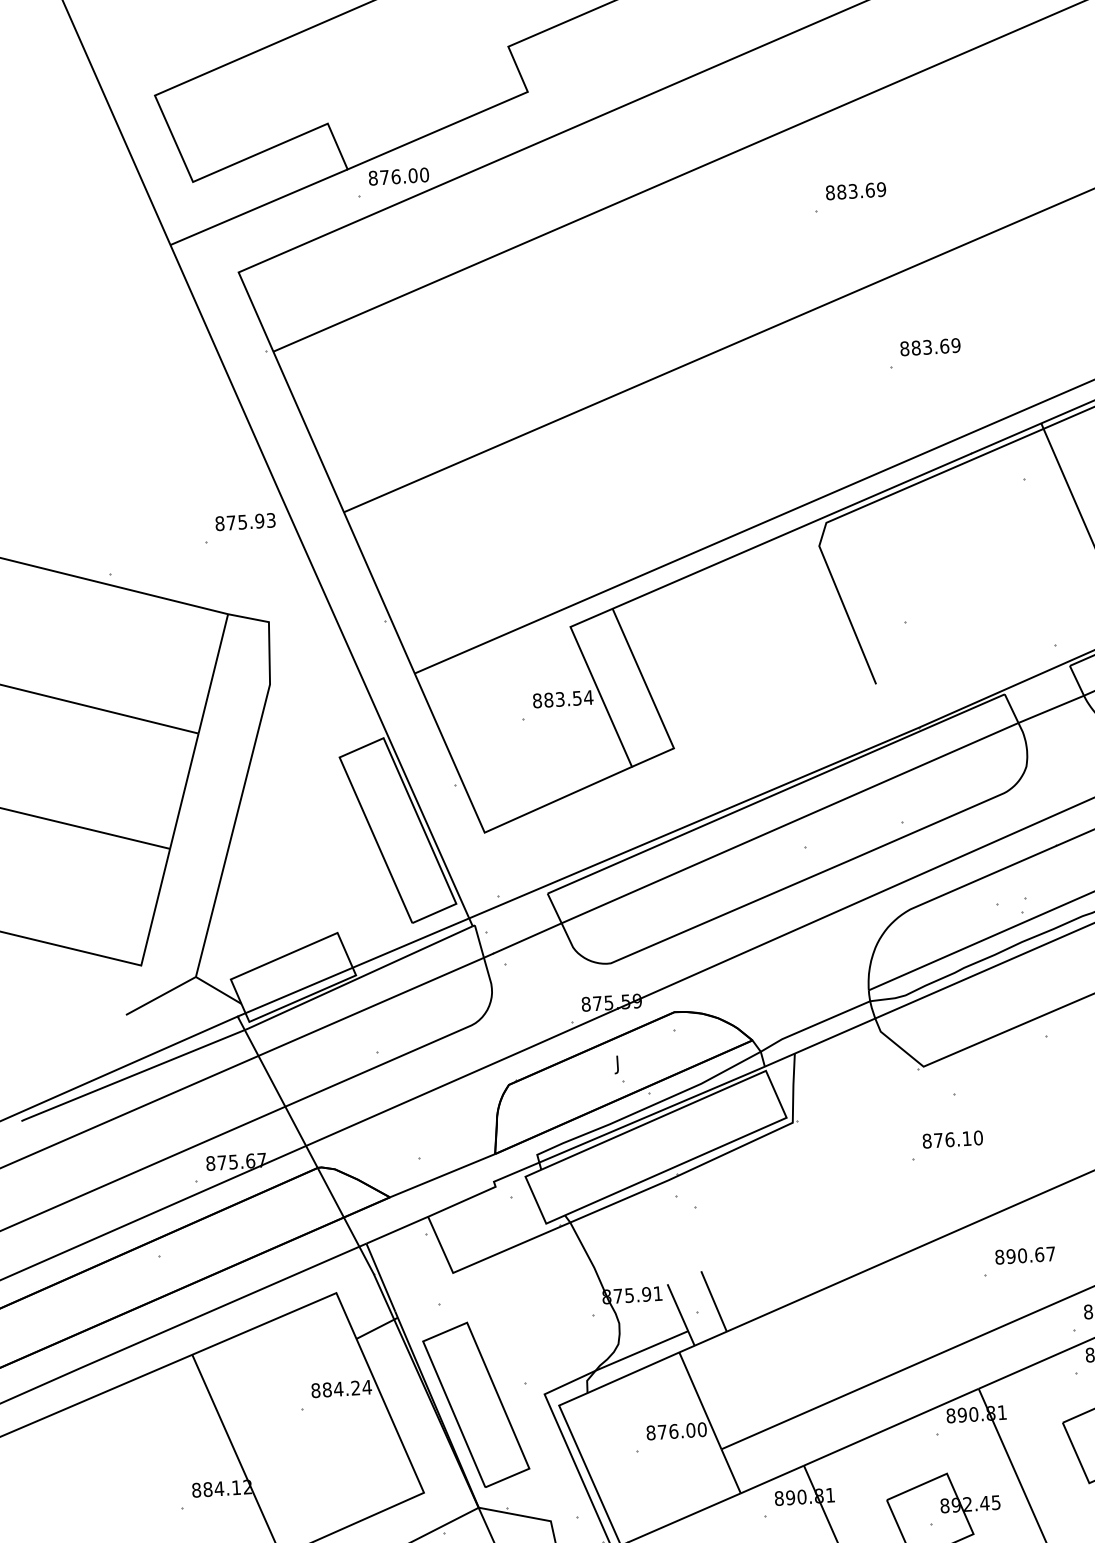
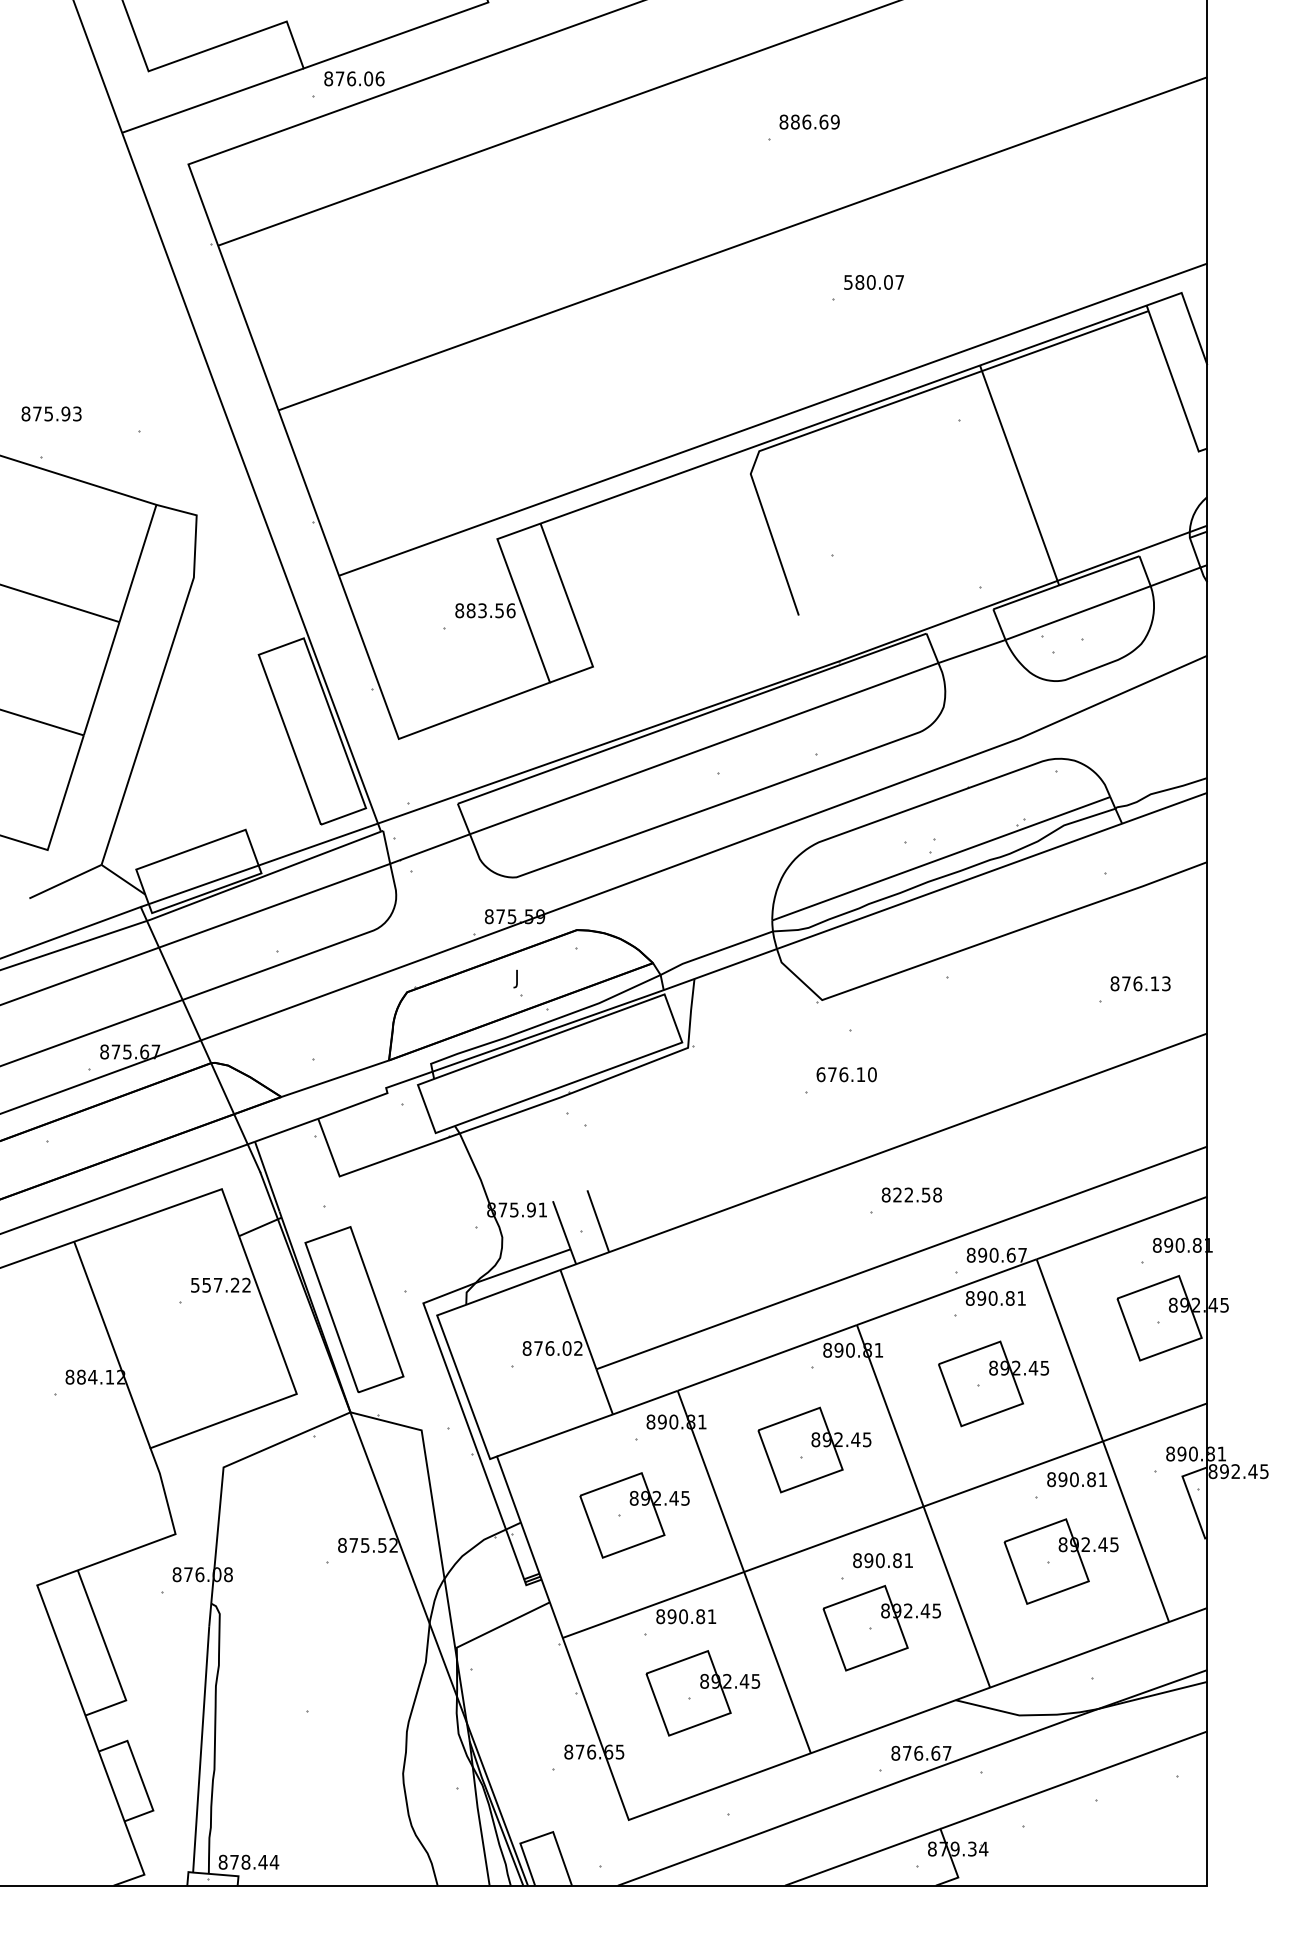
text: (423, 174) -> (379, 78), 876.00 -> 876.06
text: (852, 190) -> (806, 121), 883.69 -> 886.69
text: (930, 347) -> (874, 282), 883.69 -> 580.07
text: (245, 521) -> (51, 413), moved
text: (588, 697) -> (510, 610), 883.54 -> 883.56
text: (926, 1141) -> (820, 1074), 876.10 -> 676.10
text: (1030, 1254) -> (917, 1194), 890.67 -> 822.58
text: (340, 1388) -> (220, 1284), 884.24 -> 557.22
text: (702, 1429) -> (578, 1348), 876.00 -> 876.02

